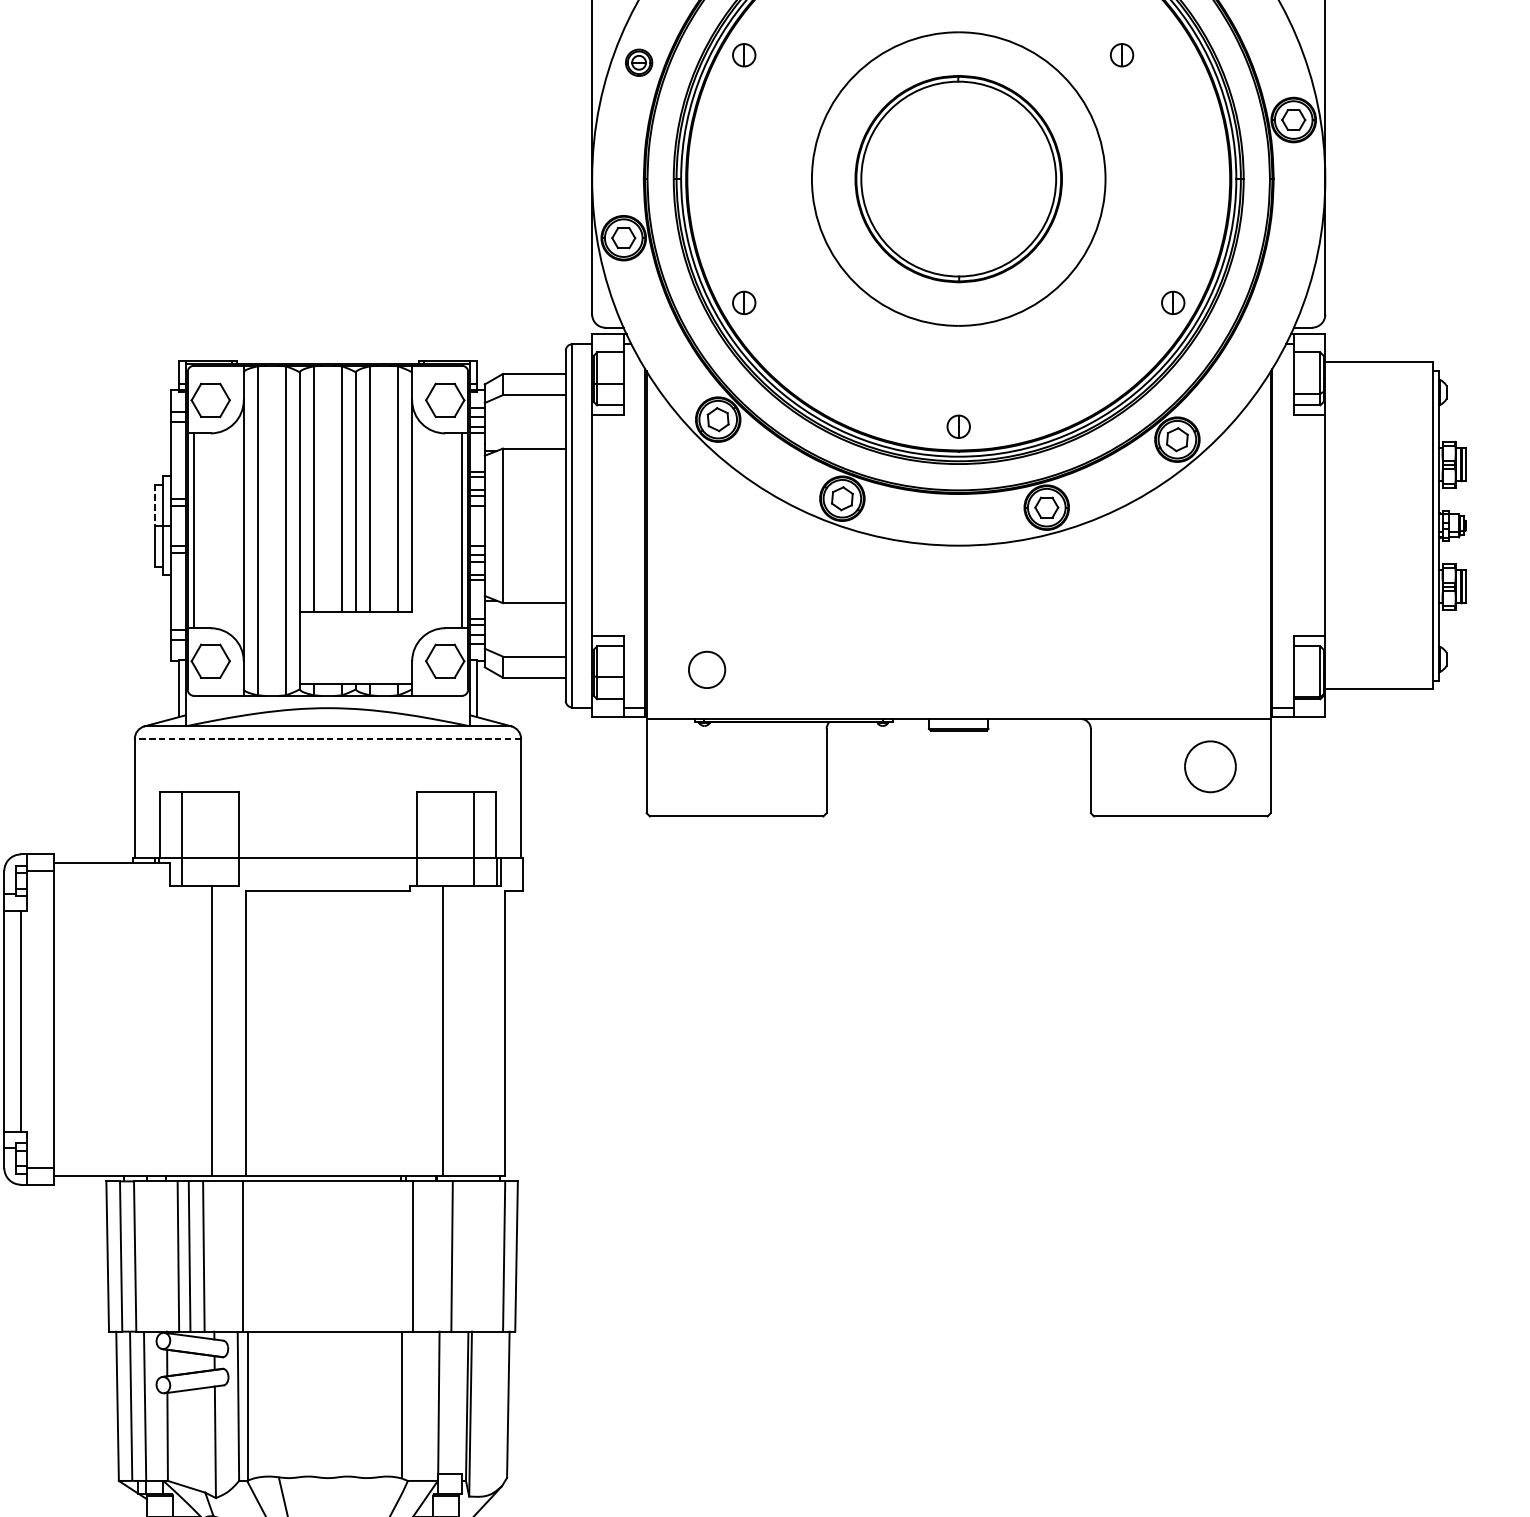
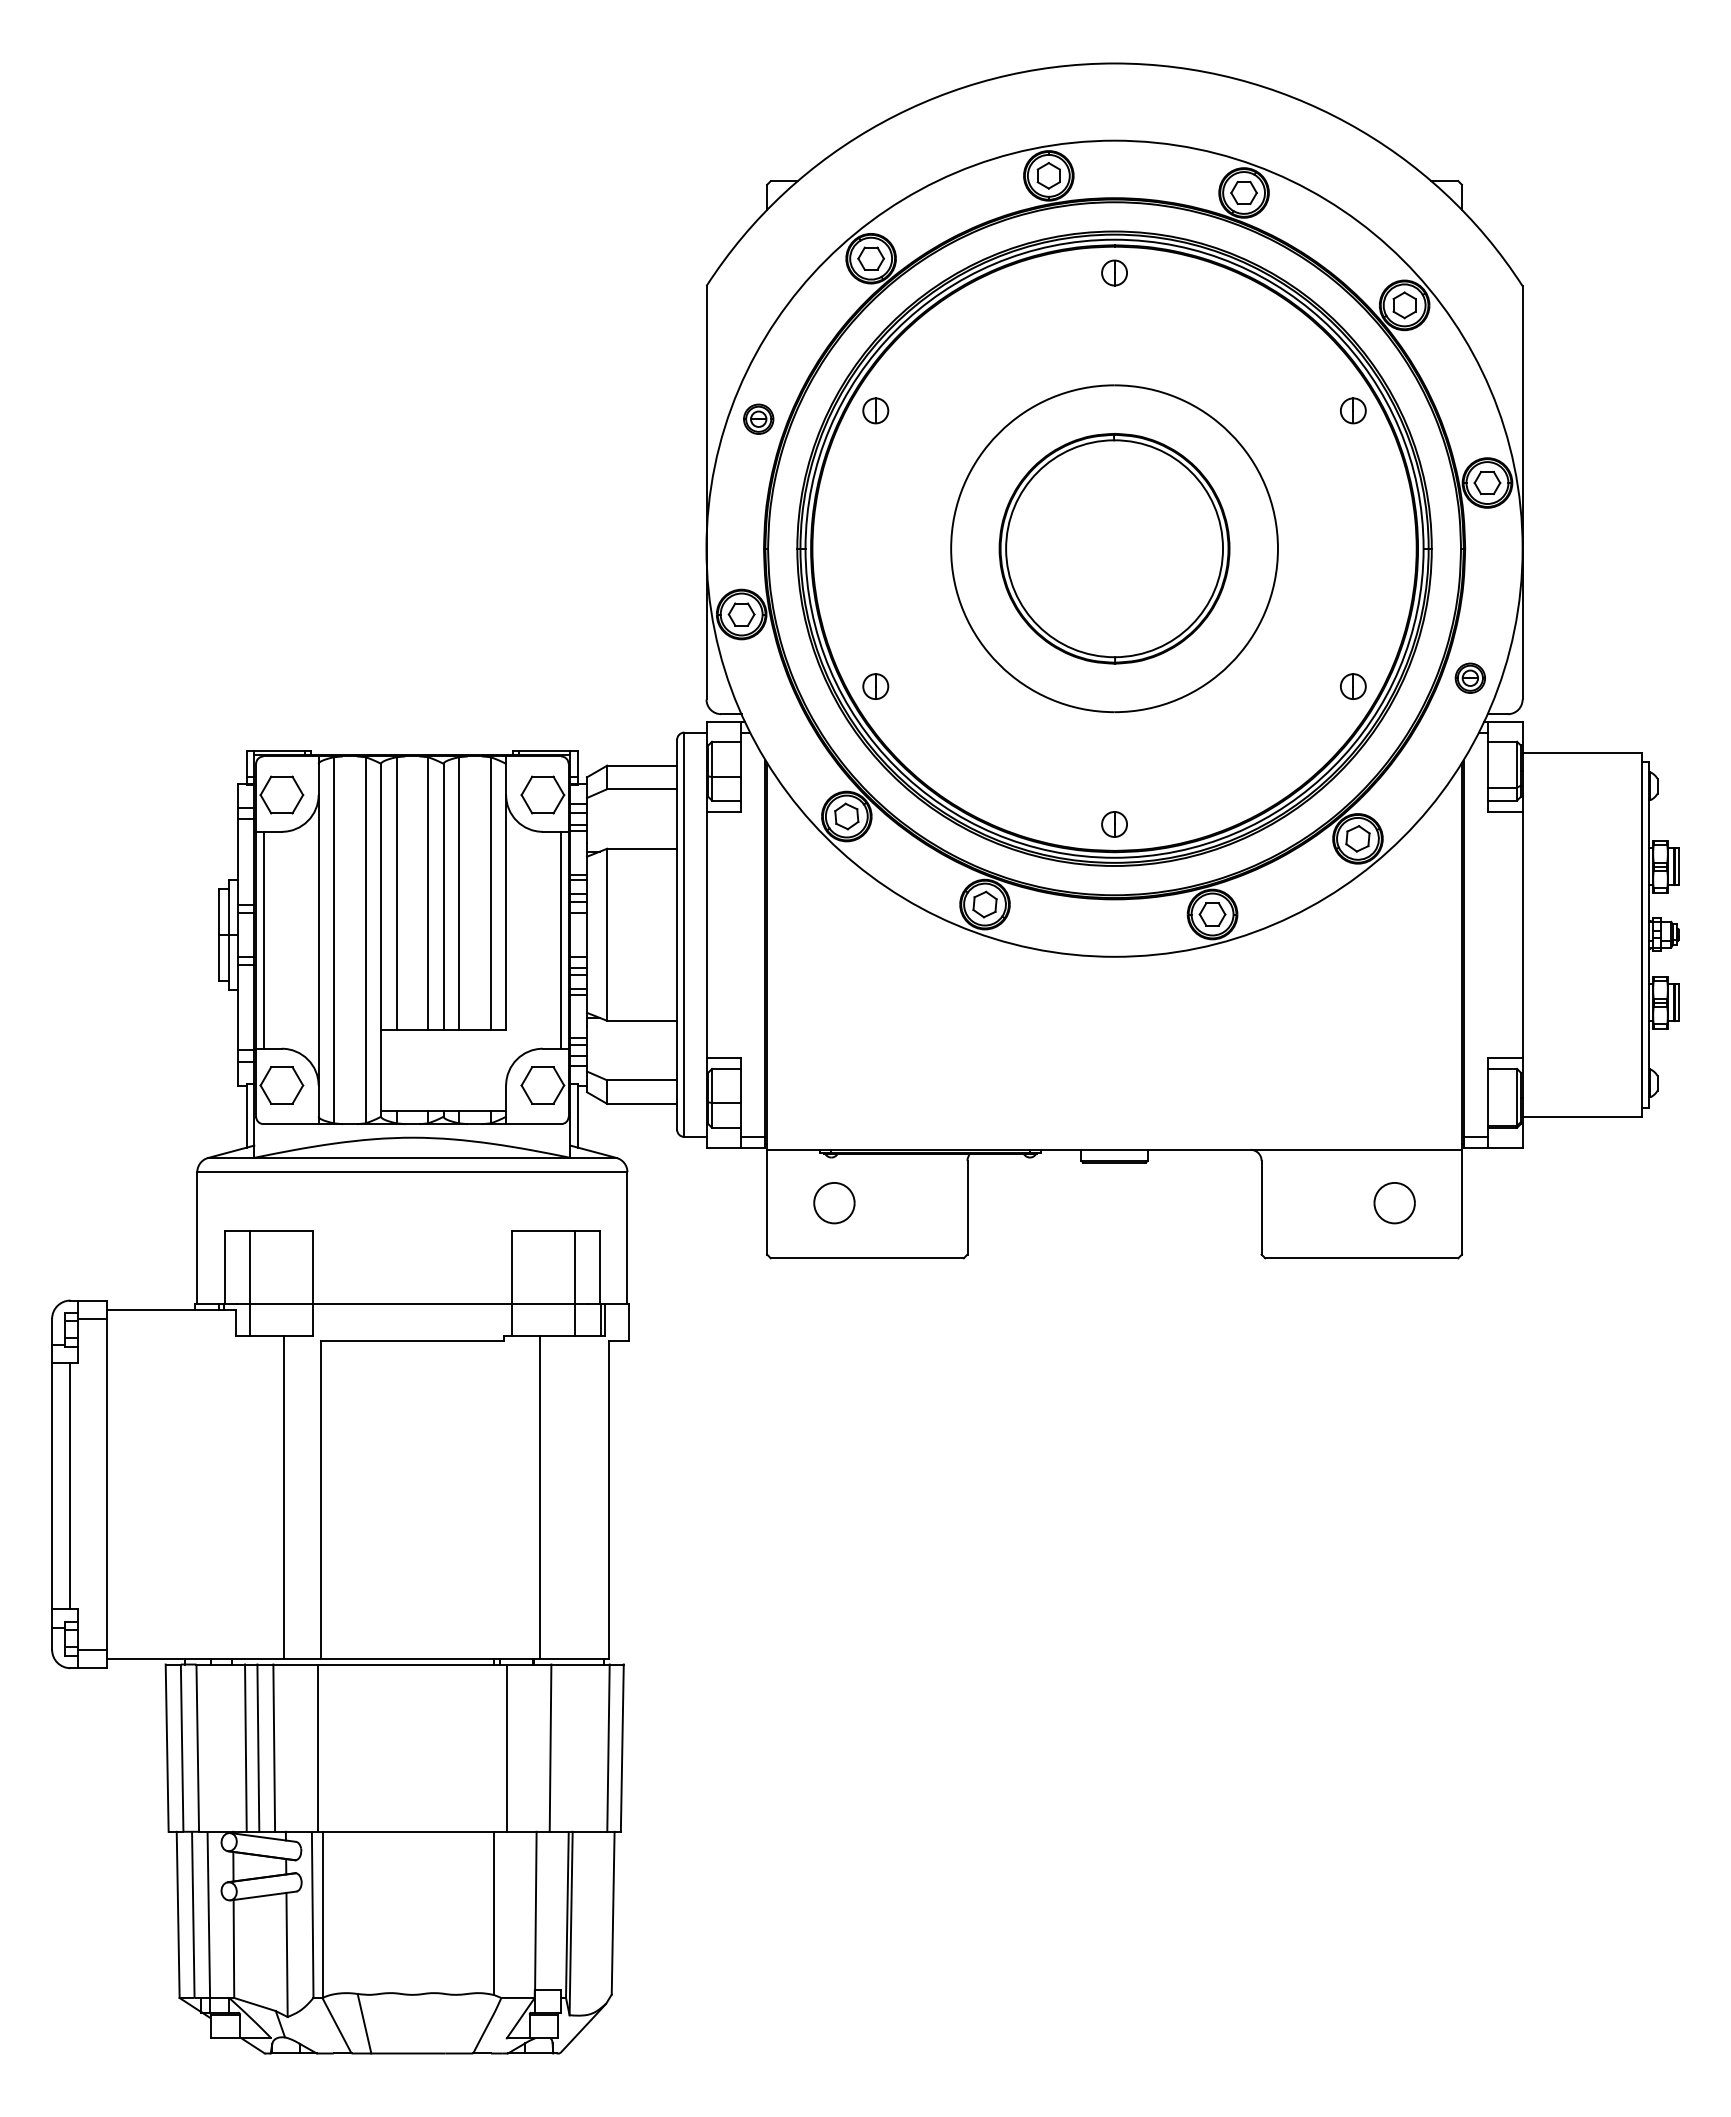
part: (1122, 54) -> (1353, 410), moved
part: (1277, 294) -> (1469, 677), added
line: (154, 504) -> (219, 911), dashed -> solid
part: (707, 670) -> (834, 1203), moved
line: (327, 739) -> (411, 1172), dashed -> solid
part: (1210, 767) -> (1394, 1203), size x0.71

